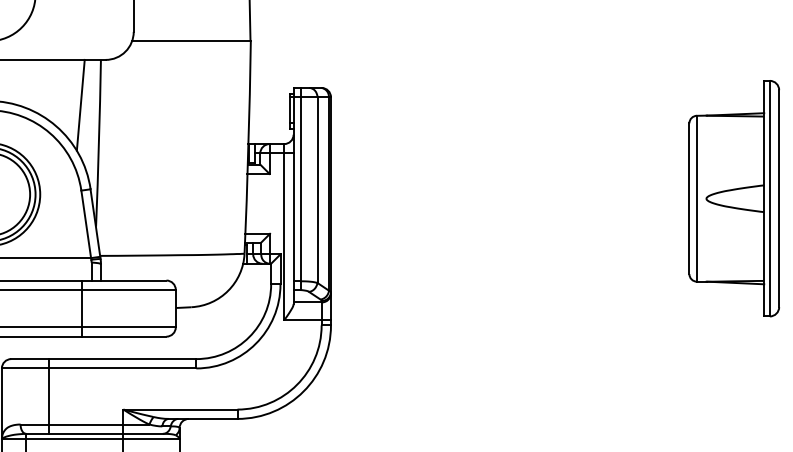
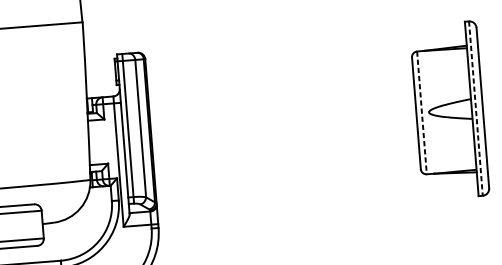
line: (696, 198) -> (421, 112), solid -> dashed
line: (769, 198) -> (475, 108), solid -> dashed

